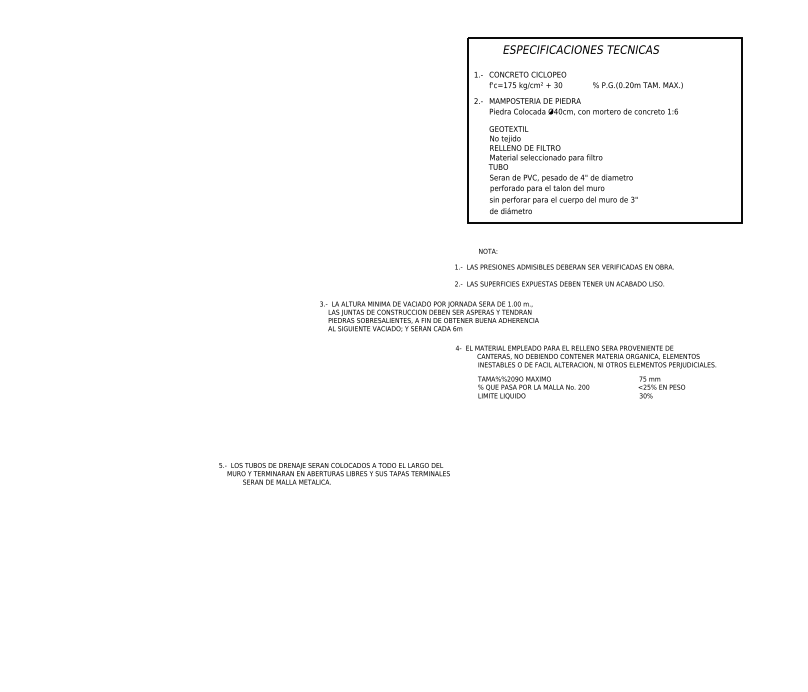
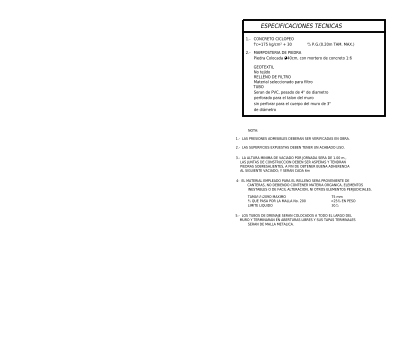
line: (604, 60) -> (313, 31), added
text: (429, 315) -> (292, 163), moved
text: (334, 473) -> (295, 219), moved

